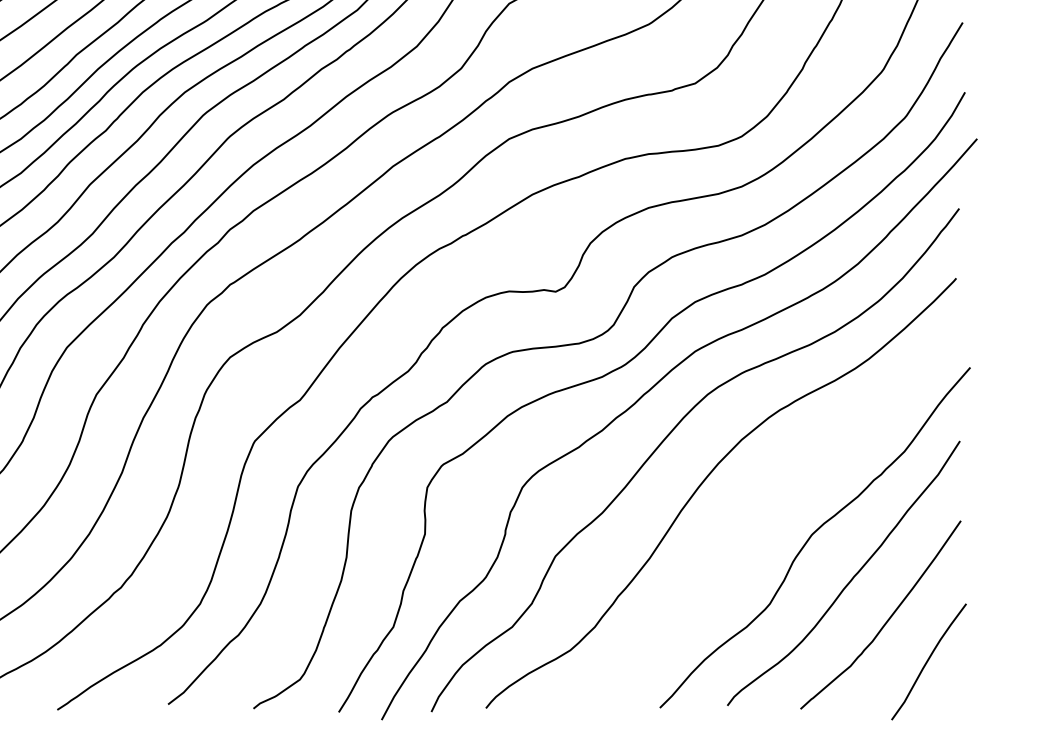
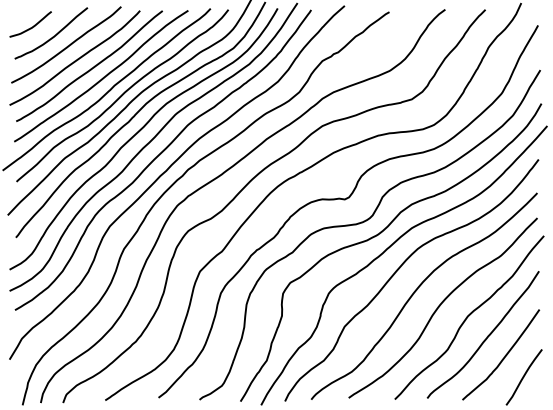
curve: (754, 514) -> (440, 306), added

